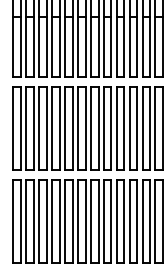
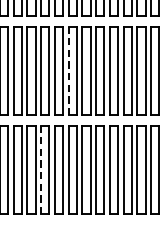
line: (90, 128) -> (68, 71), solid -> dashed
line: (64, 221) -> (40, 170), solid -> dashed

